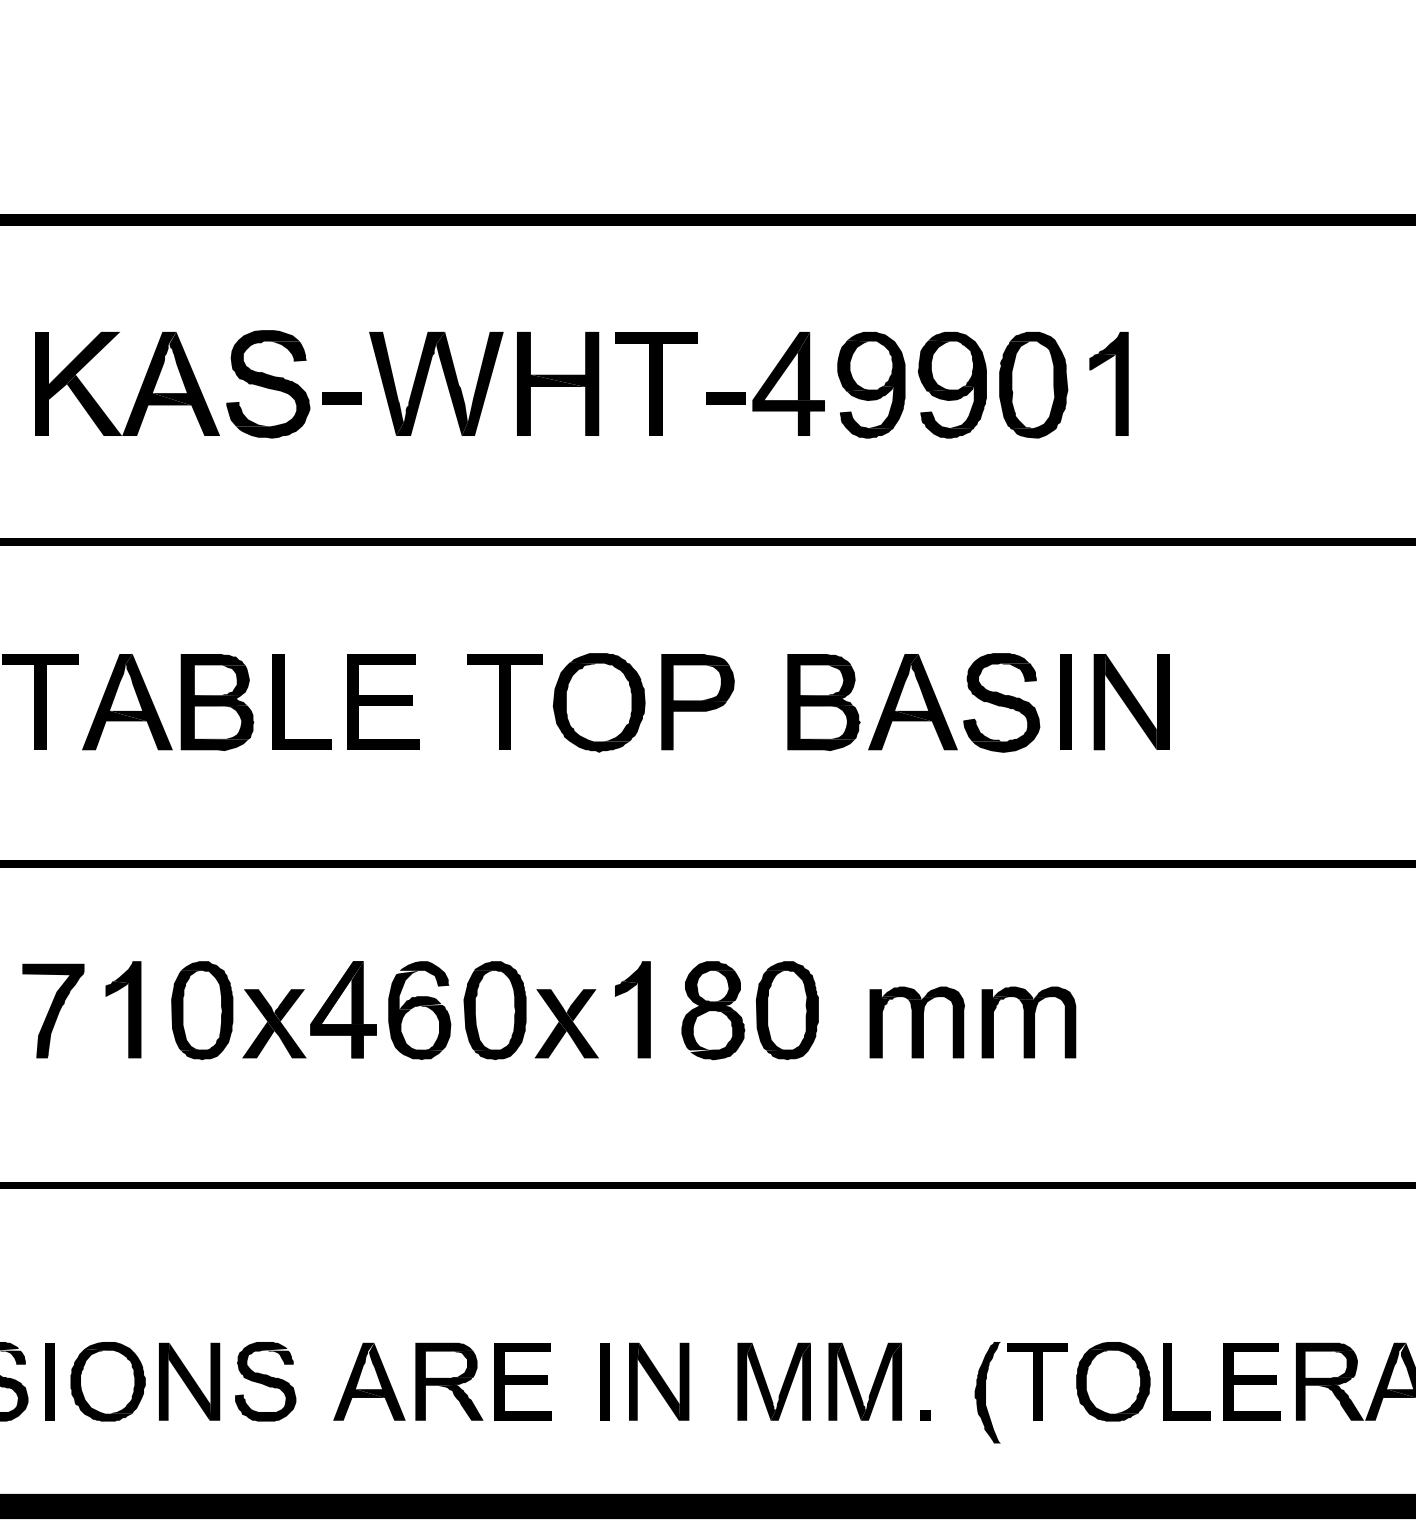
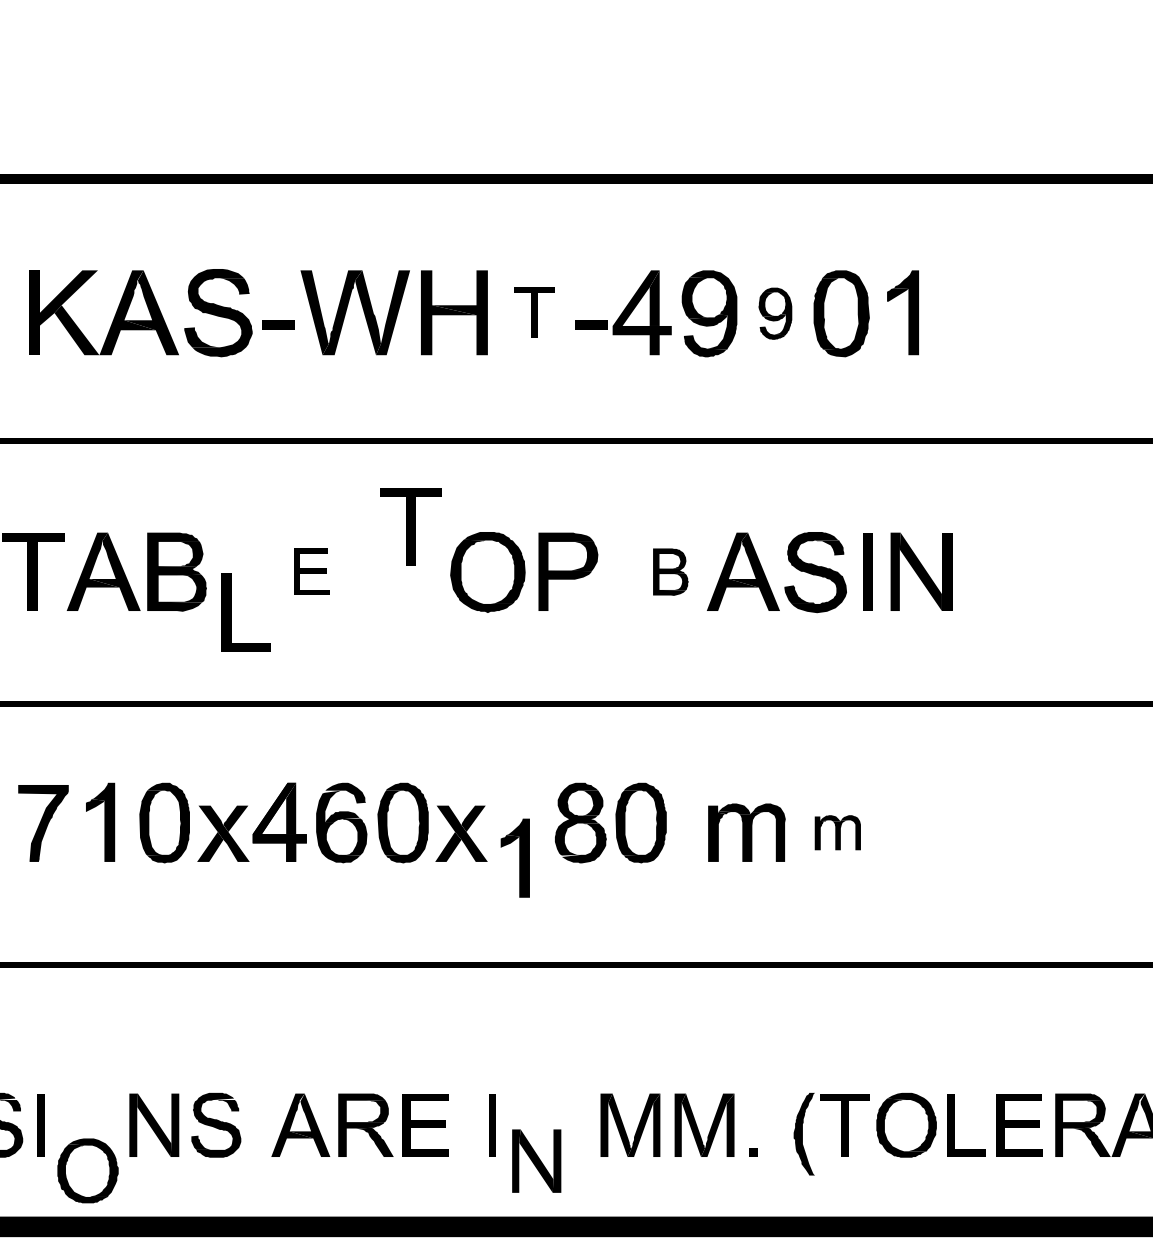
part: (656, 383) -> (534, 312), size x0.6
part: (951, 384) -> (774, 313), size x0.6
part: (284, 701) -> (231, 612), moved
part: (383, 701) -> (312, 571), size x0.6
part: (504, 701) -> (410, 526), moved
part: (823, 702) -> (670, 572), size x0.6
part: (632, 1009) -> (515, 857), moved
part: (1028, 1022) -> (837, 832), size x0.6
part: (107, 1381) -> (87, 1170), moved
part: (659, 1381) -> (537, 1160), moved

